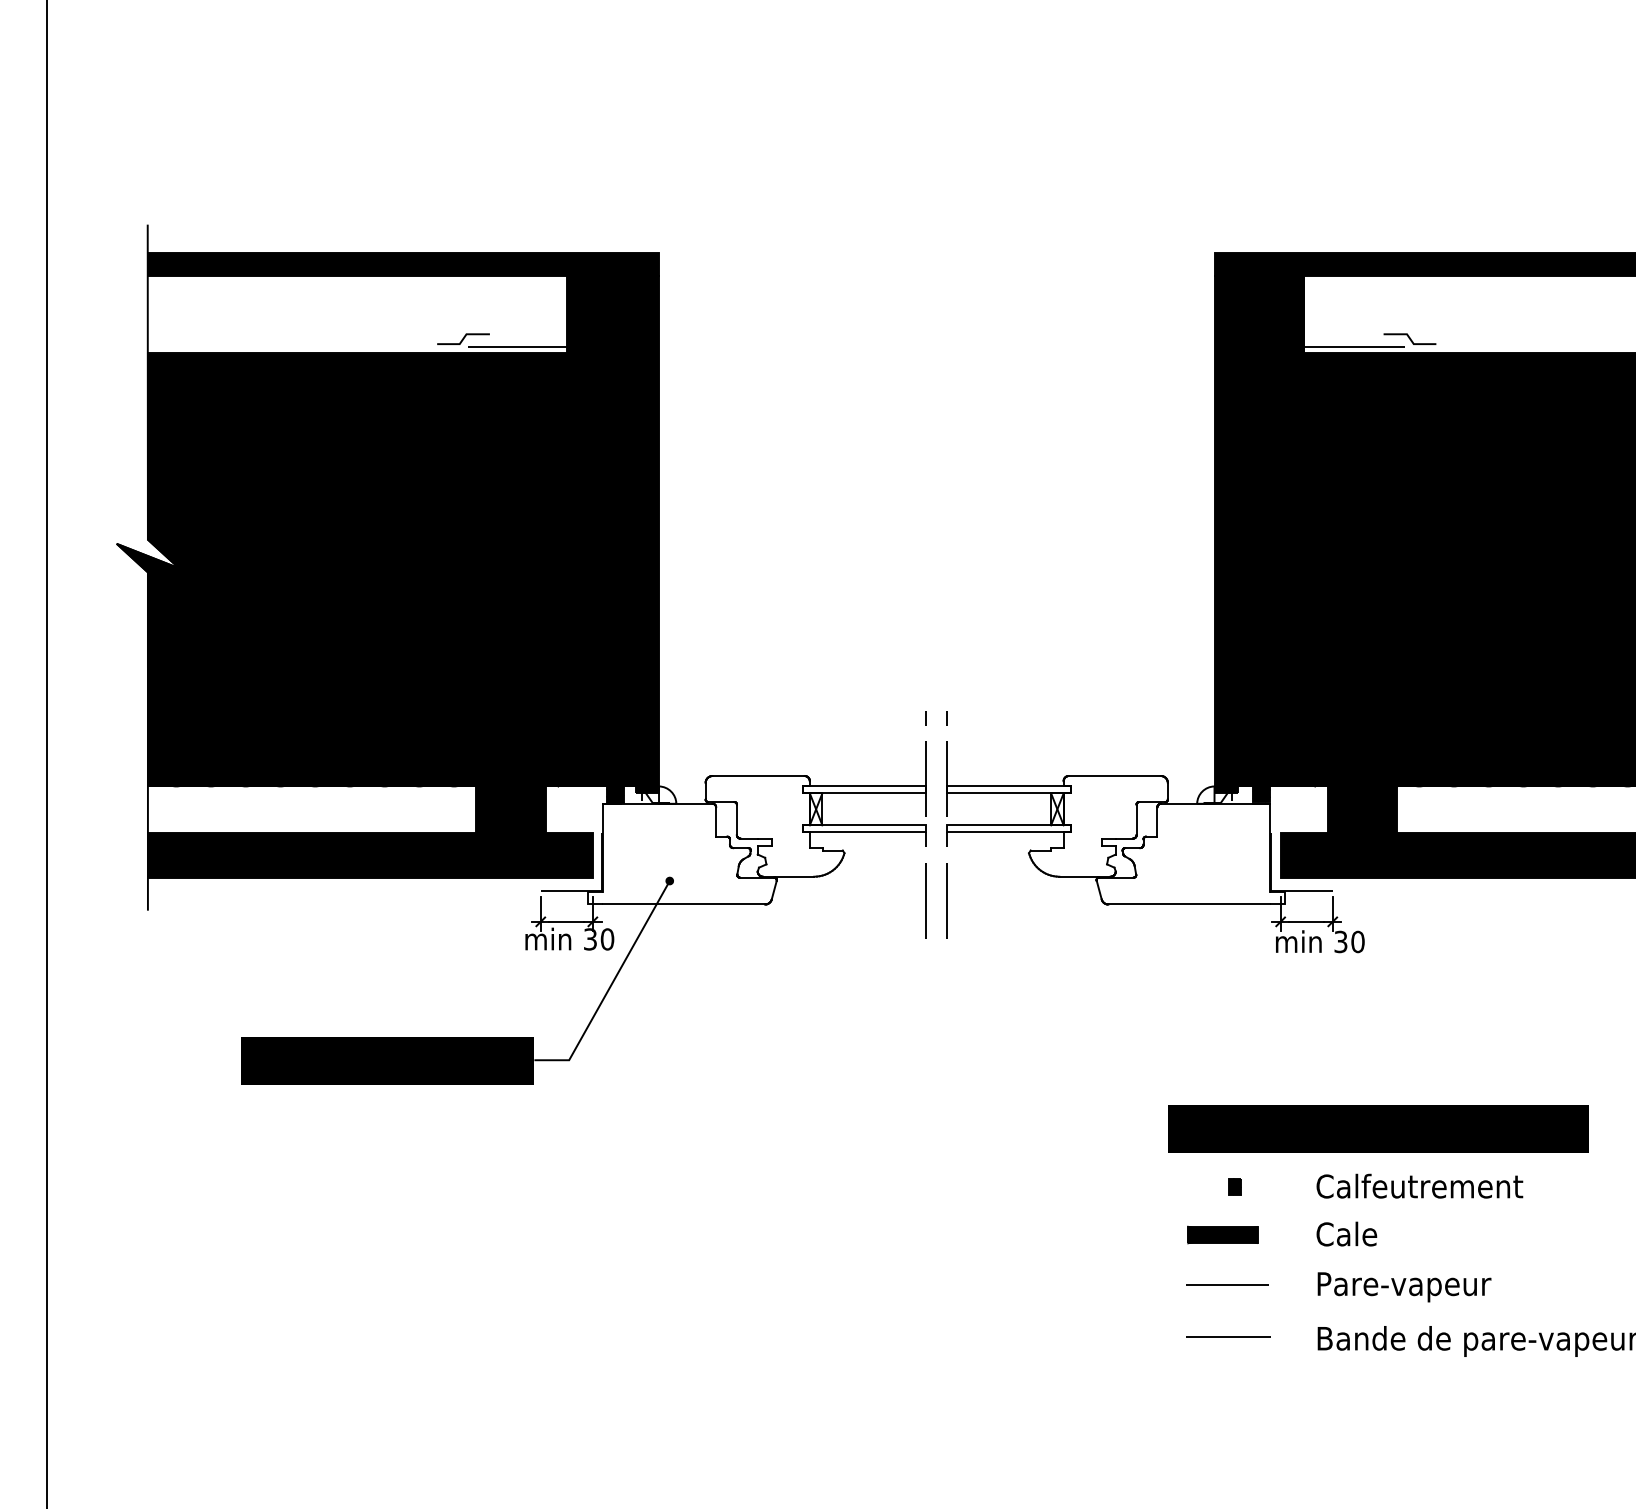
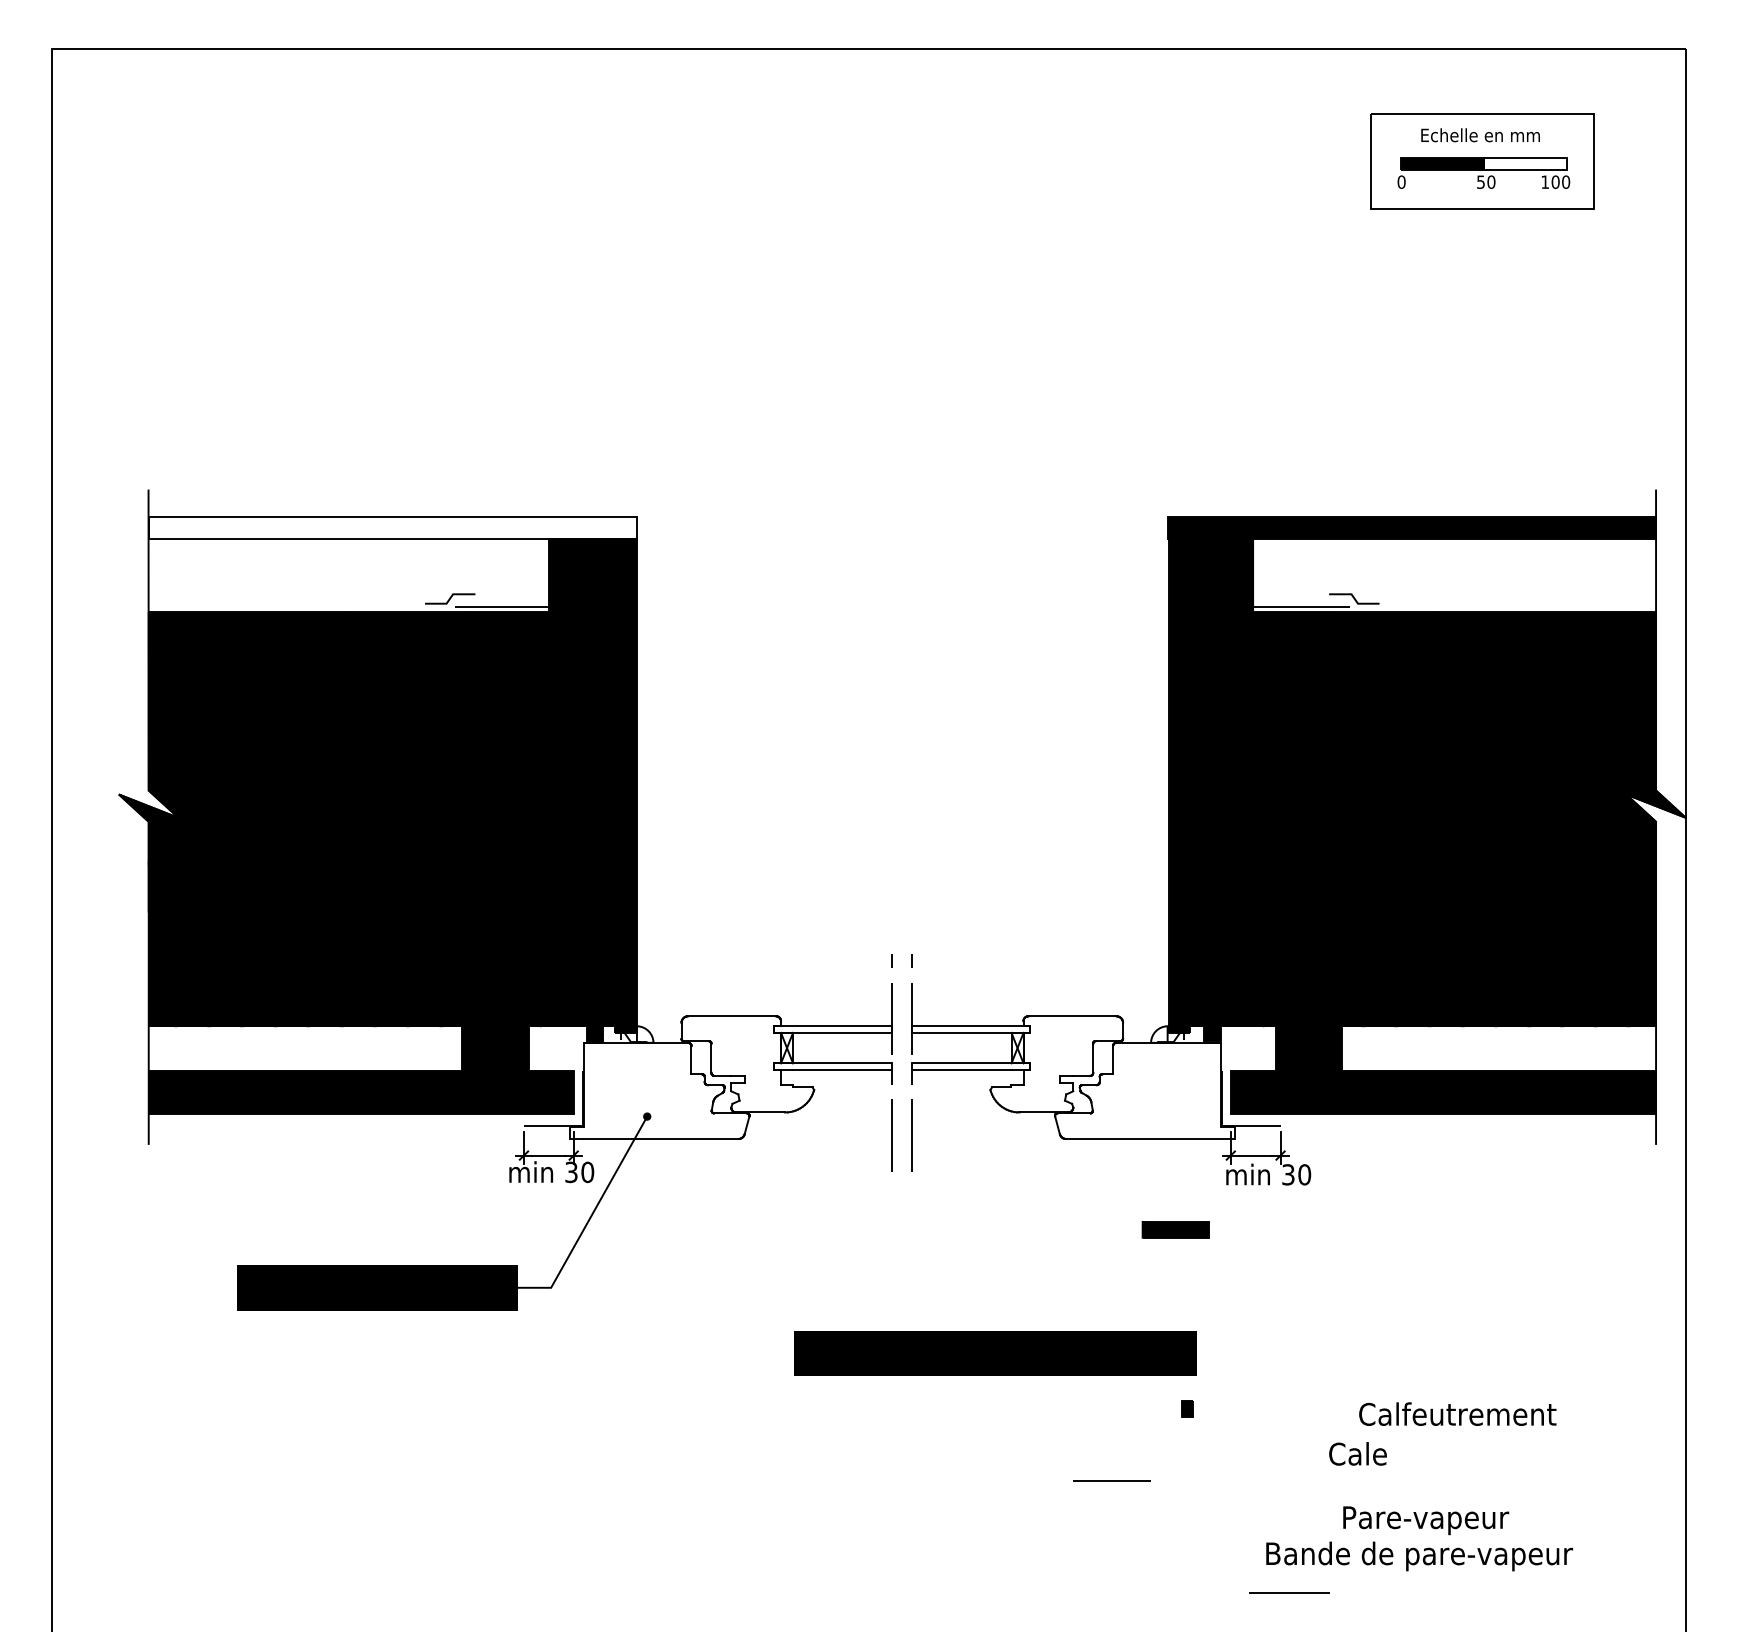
fill: (403, 264) -> (392, 527), removed
text: (1378, 1129) -> (995, 1353), moved
text: (1419, 1185) -> (1457, 1413), moved
text: (1346, 1233) -> (1357, 1453), moved
part: (1222, 1234) -> (1175, 1229), moved
line: (1226, 1284) -> (1111, 1480), moved
text: (1404, 1287) -> (1426, 1520), moved
line: (1229, 1336) -> (1289, 1592), moved

